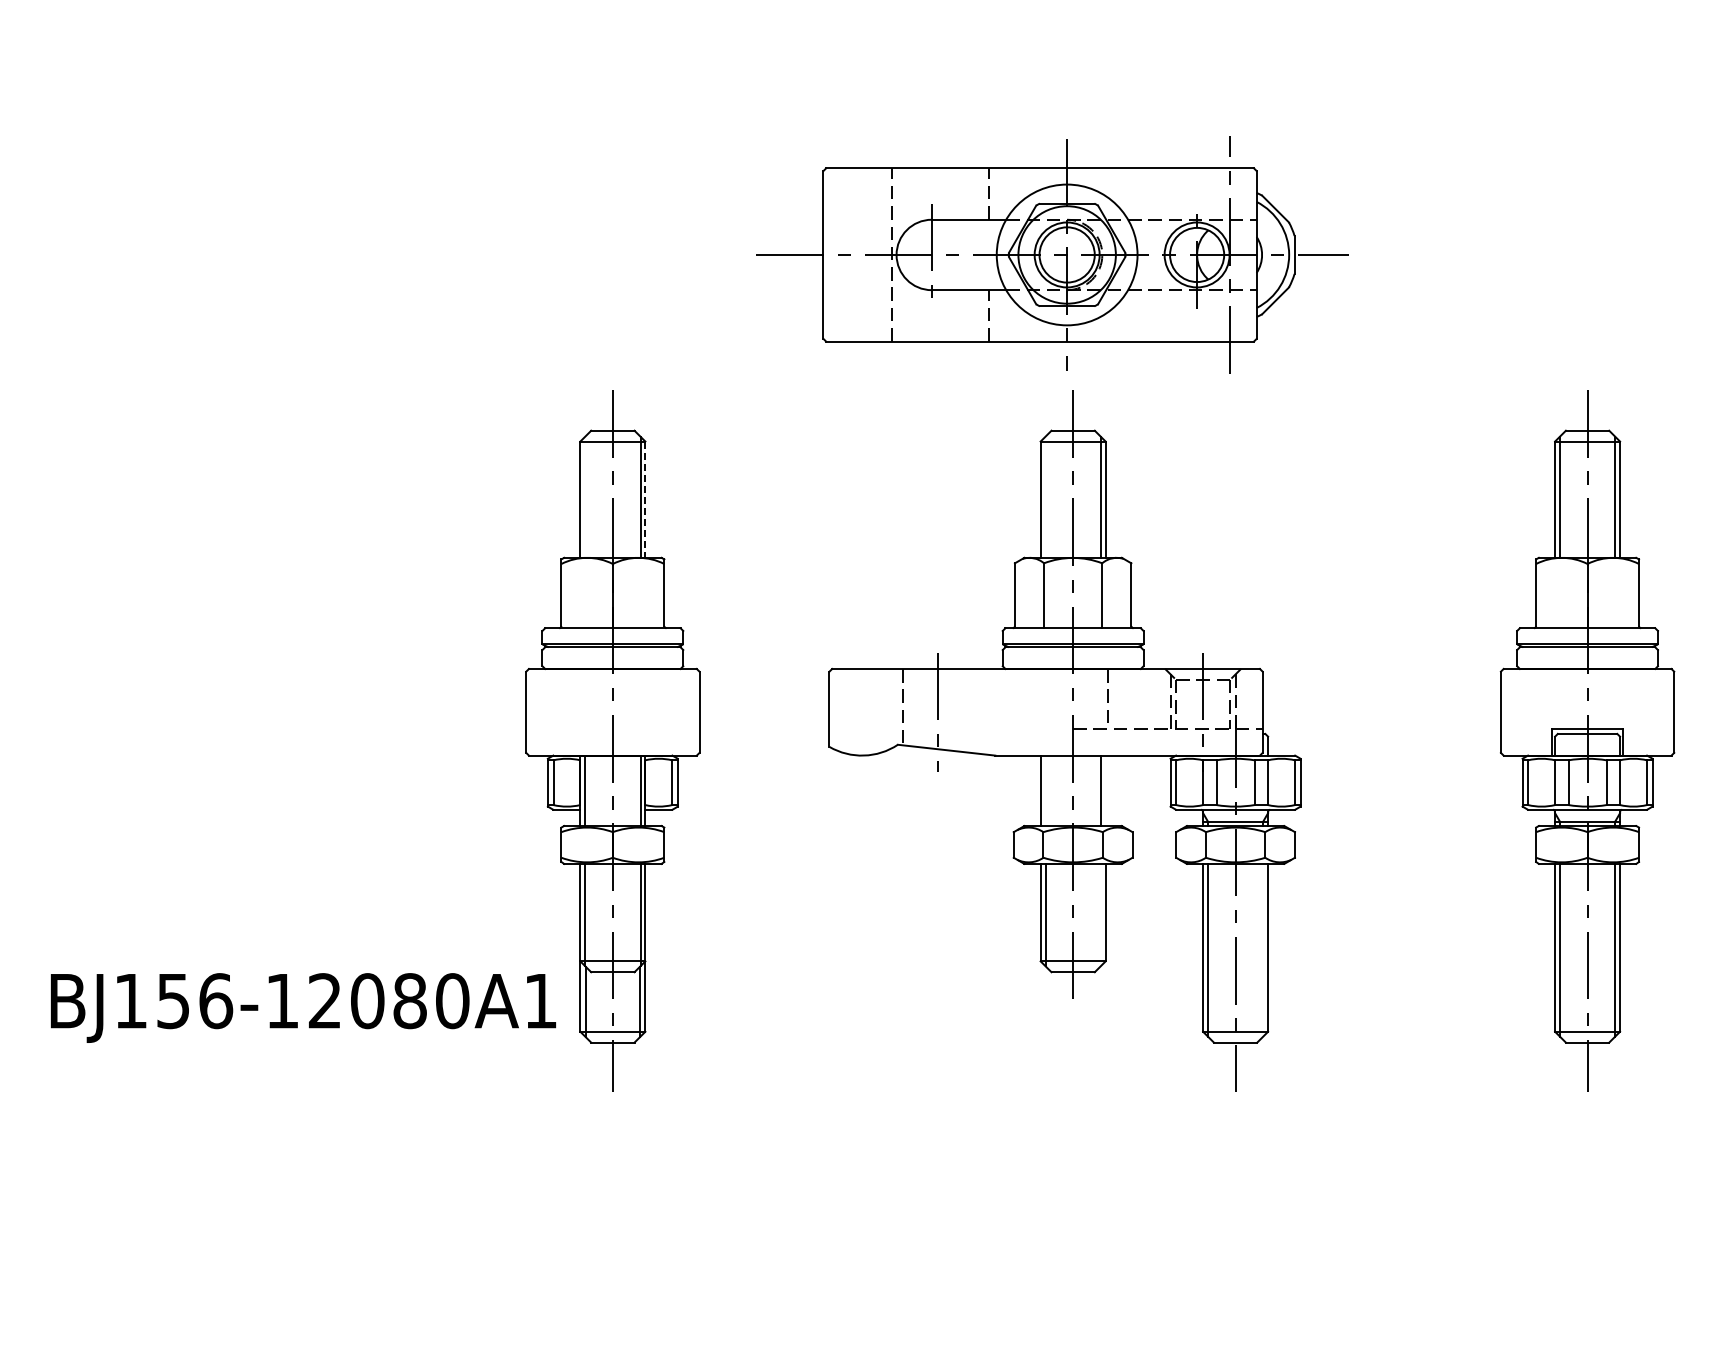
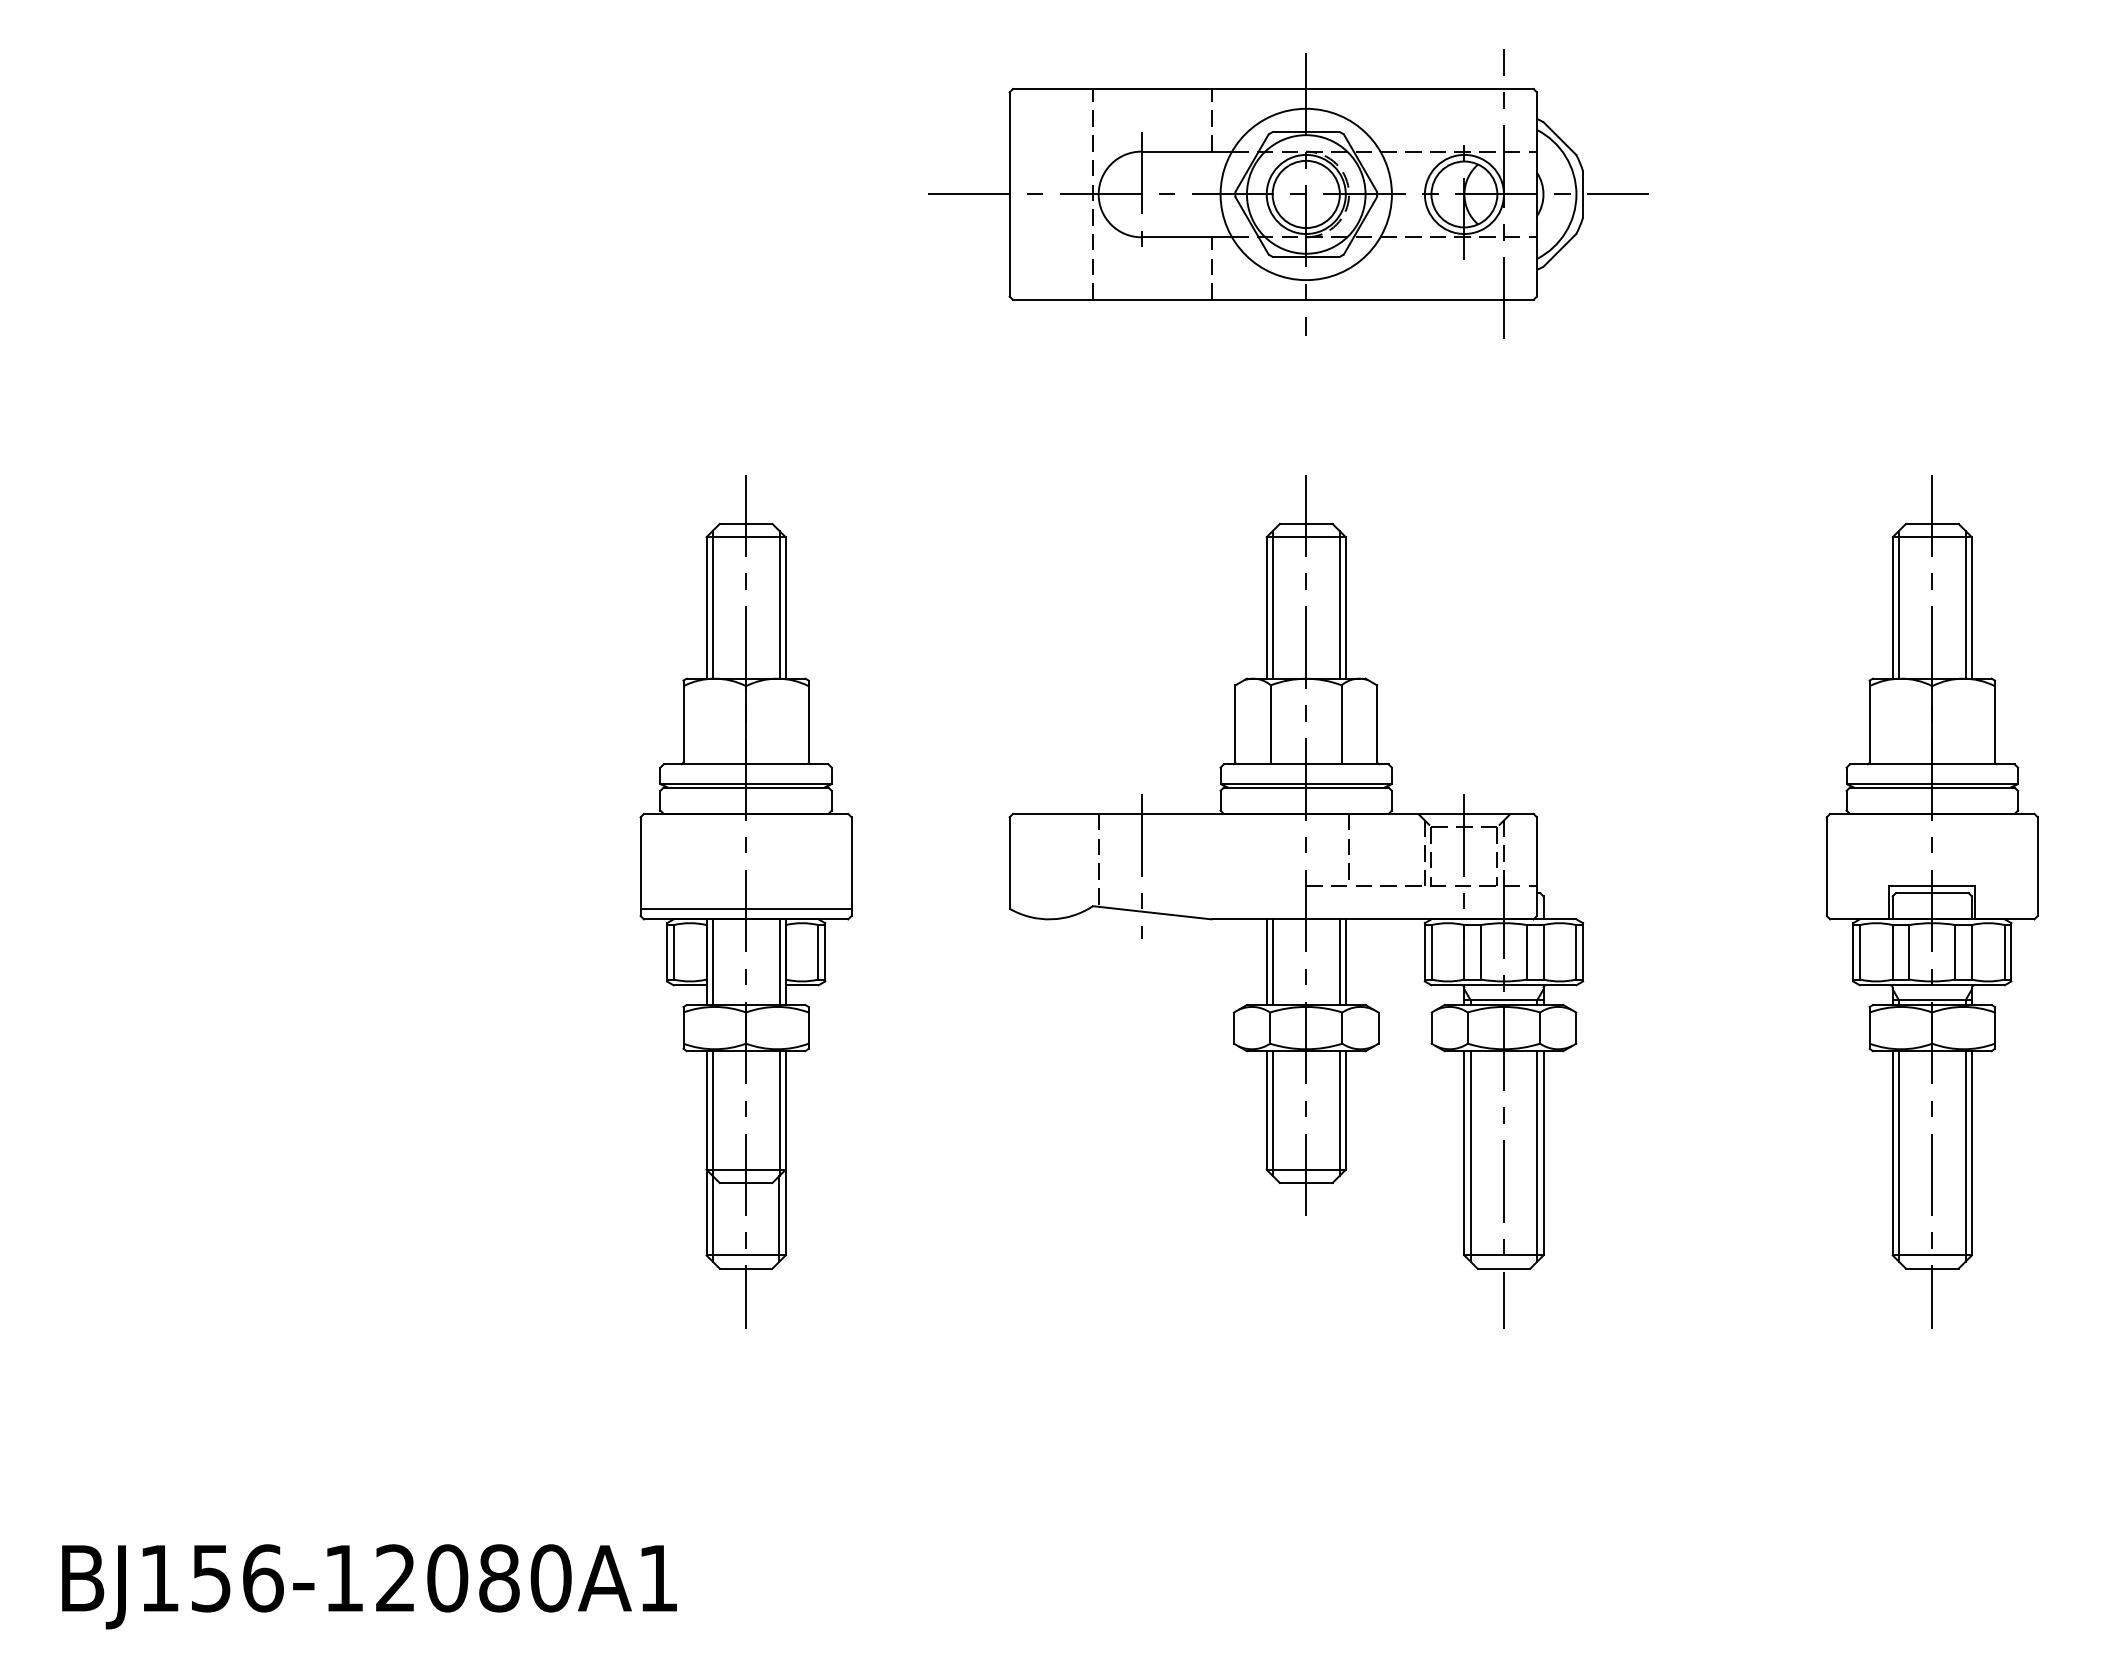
part: (1052, 254) -> (1288, 193), moved
line: (585, 496) -> (712, 604), added
line: (1045, 496) -> (1272, 604), added
line: (645, 500) -> (785, 608), dashed -> solid
line: (612, 746) -> (745, 908), added
line: (1045, 790) -> (1272, 961), added
line: (1105, 790) -> (1345, 961), added
line: (1100, 914) -> (1339, 1112), added
line: (1262, 949) -> (1536, 1155), added
text: (303, 1007) -> (369, 1586), moved

